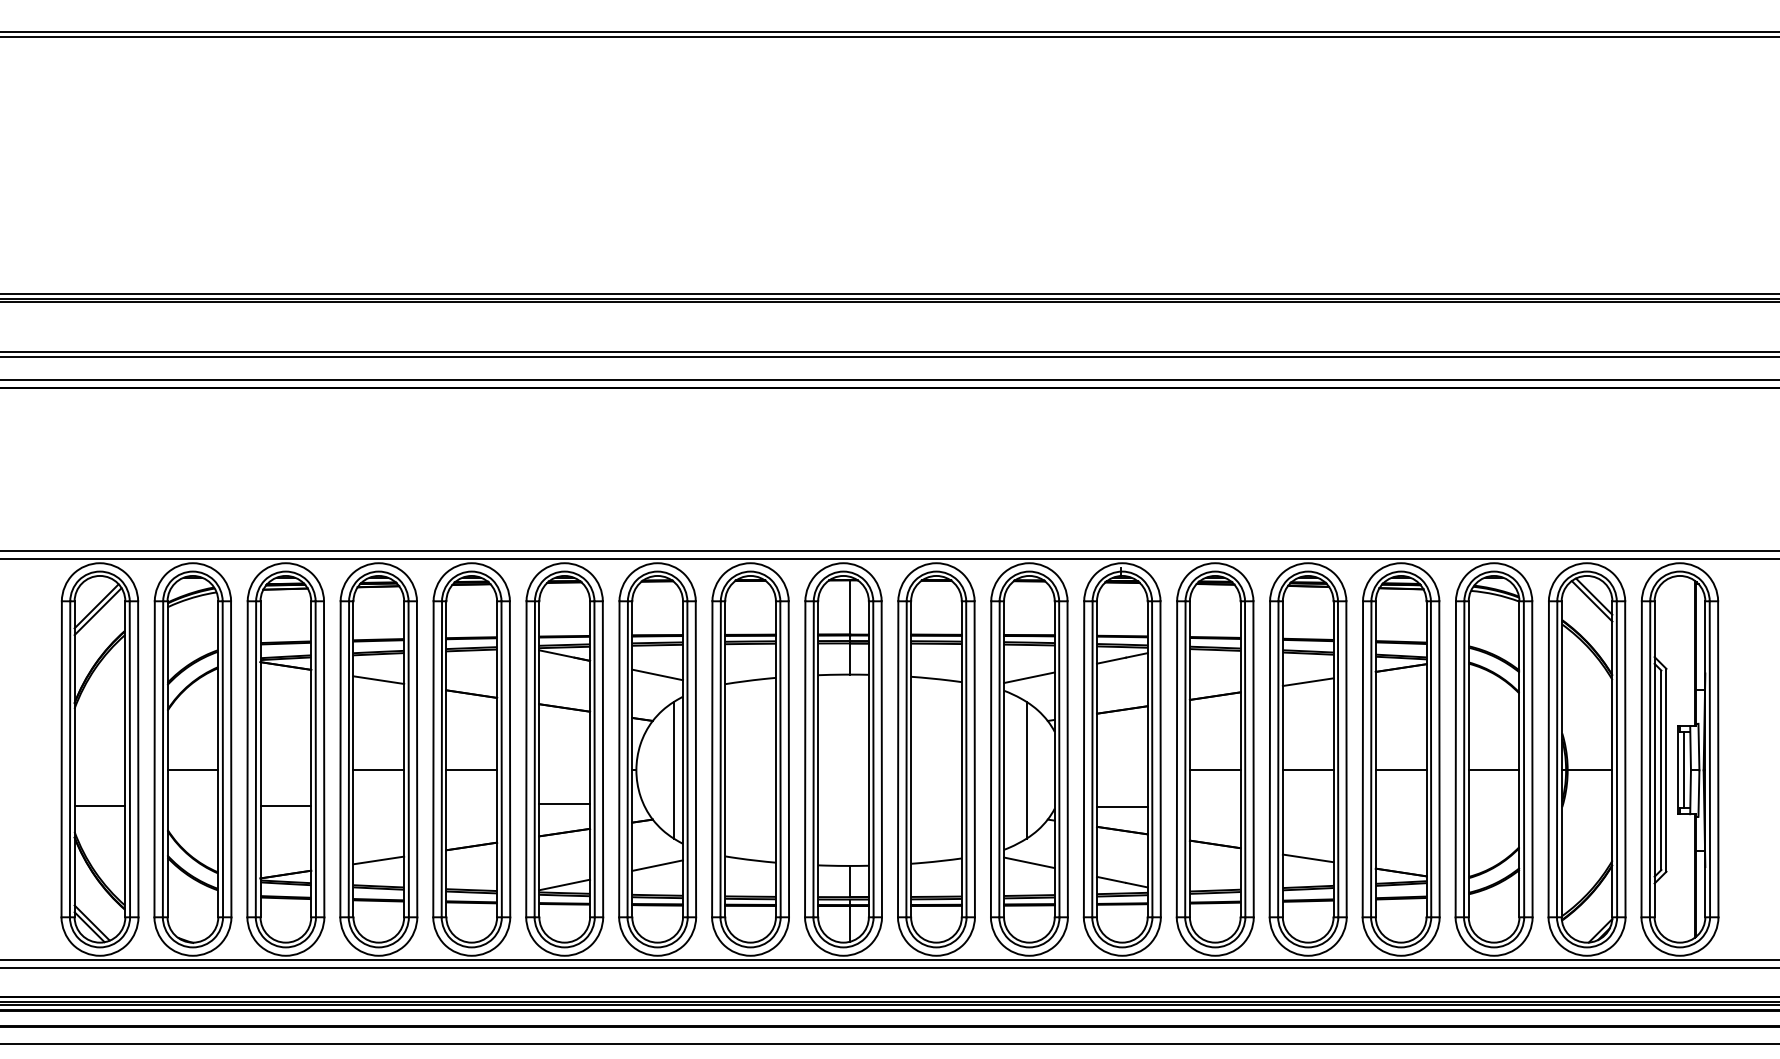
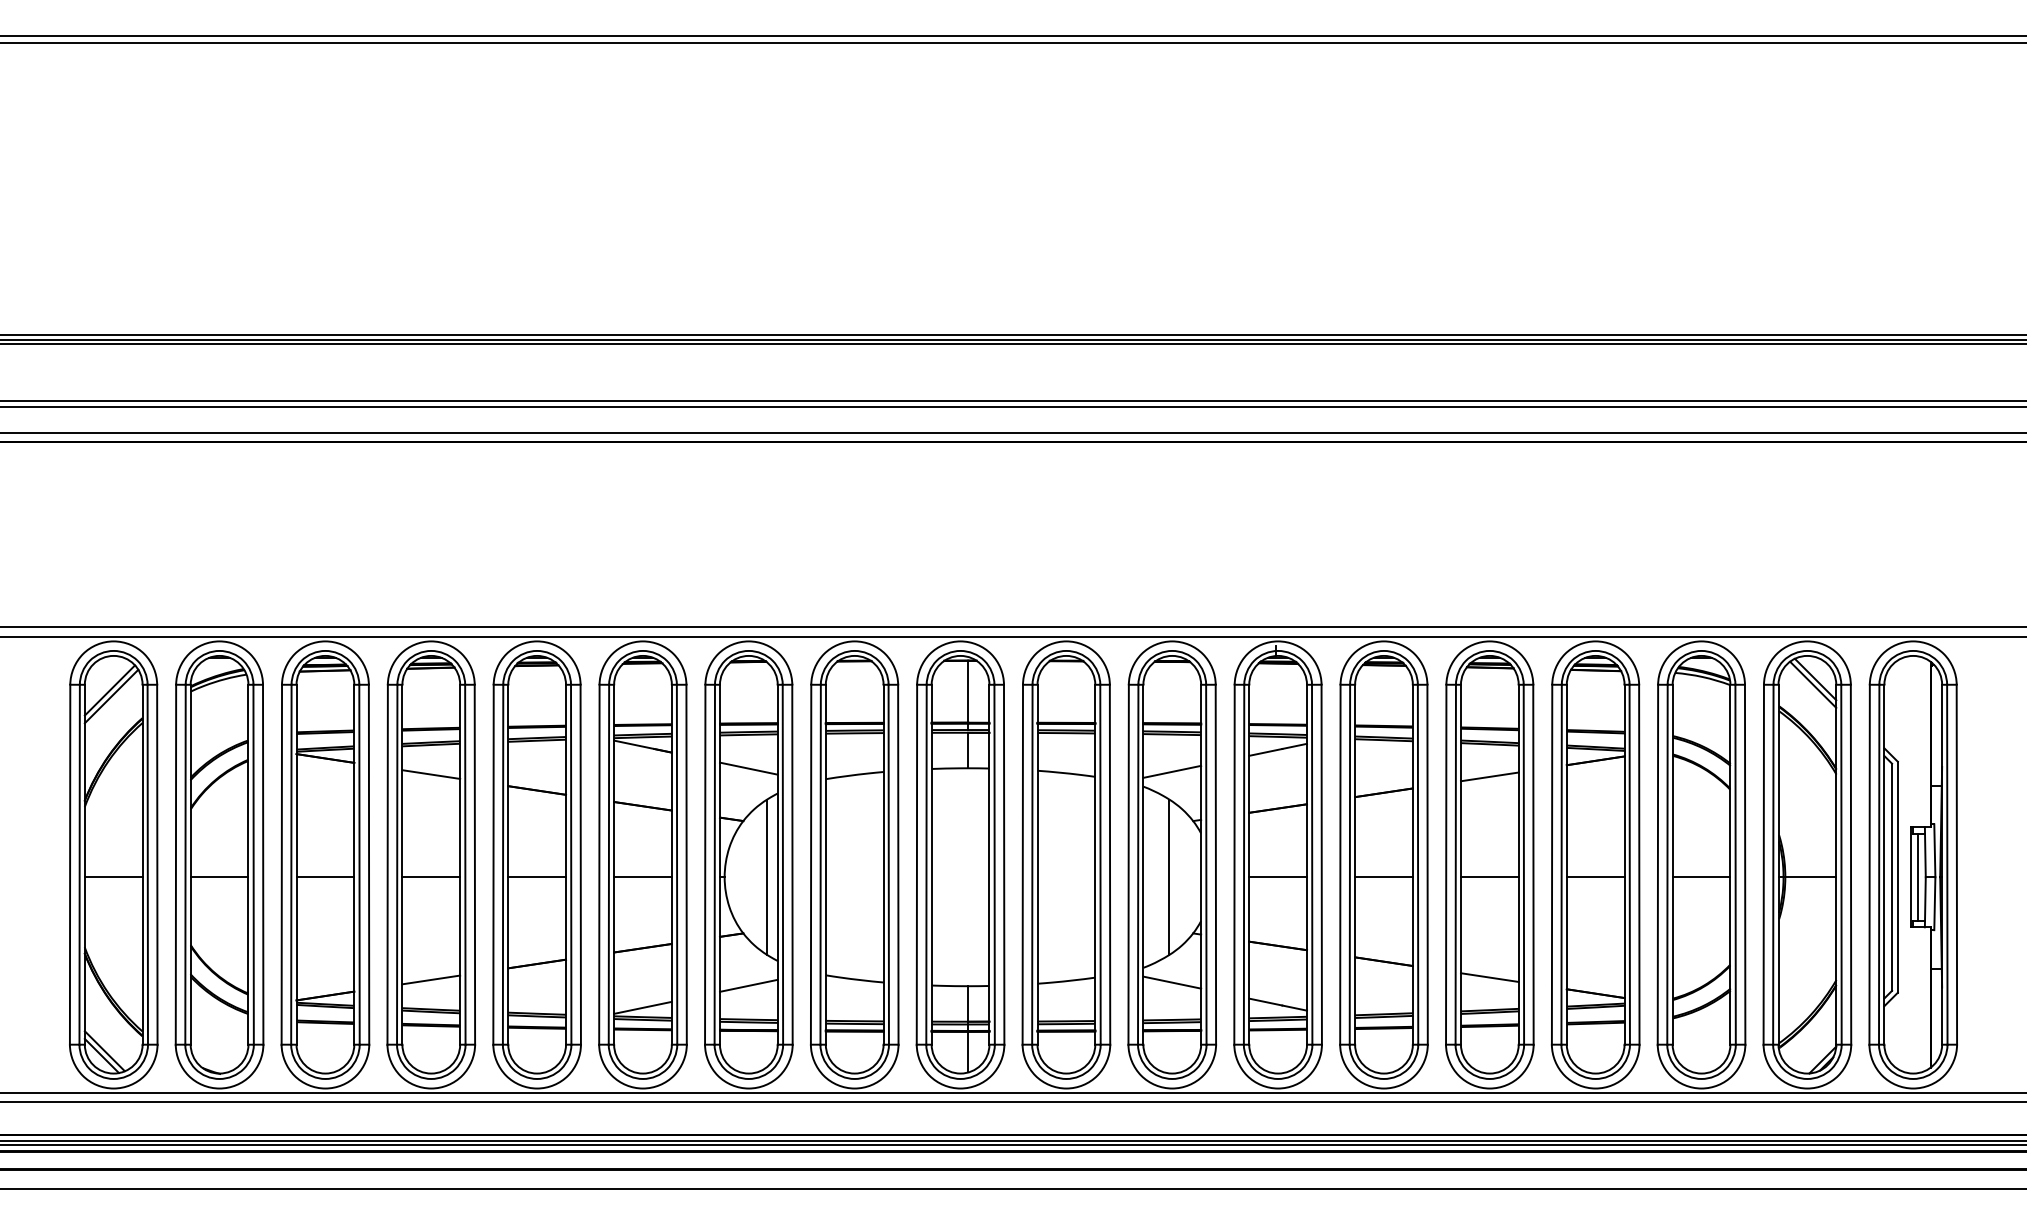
line: (564, 803) -> (642, 877), moved
line: (99, 806) -> (113, 877), moved
line: (285, 806) -> (325, 877), moved
line: (1122, 807) -> (1278, 877), moved

